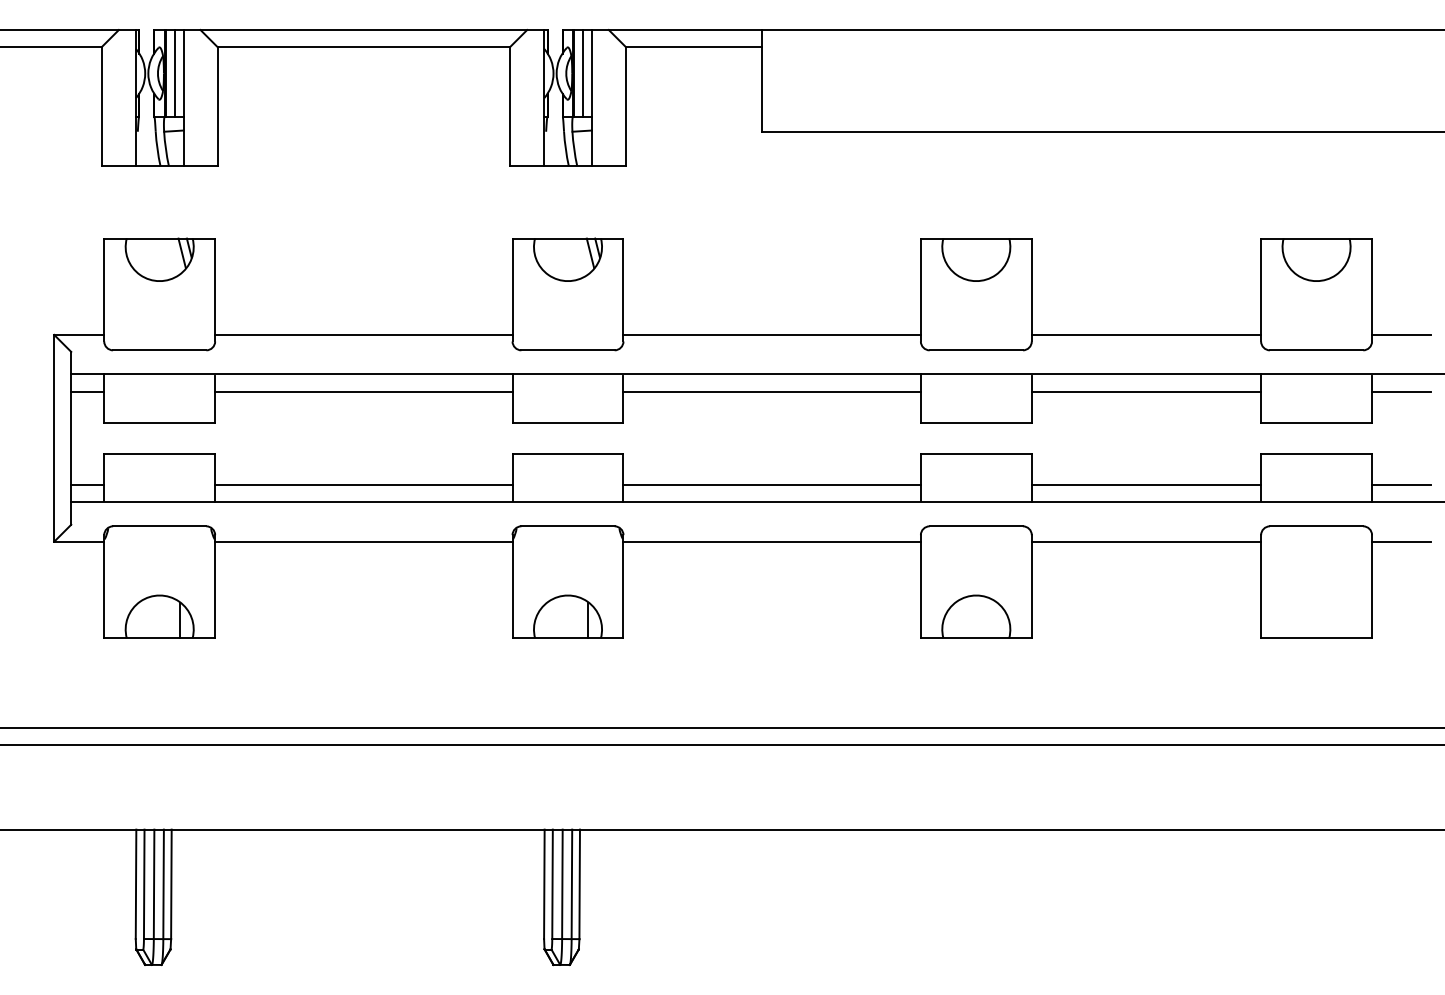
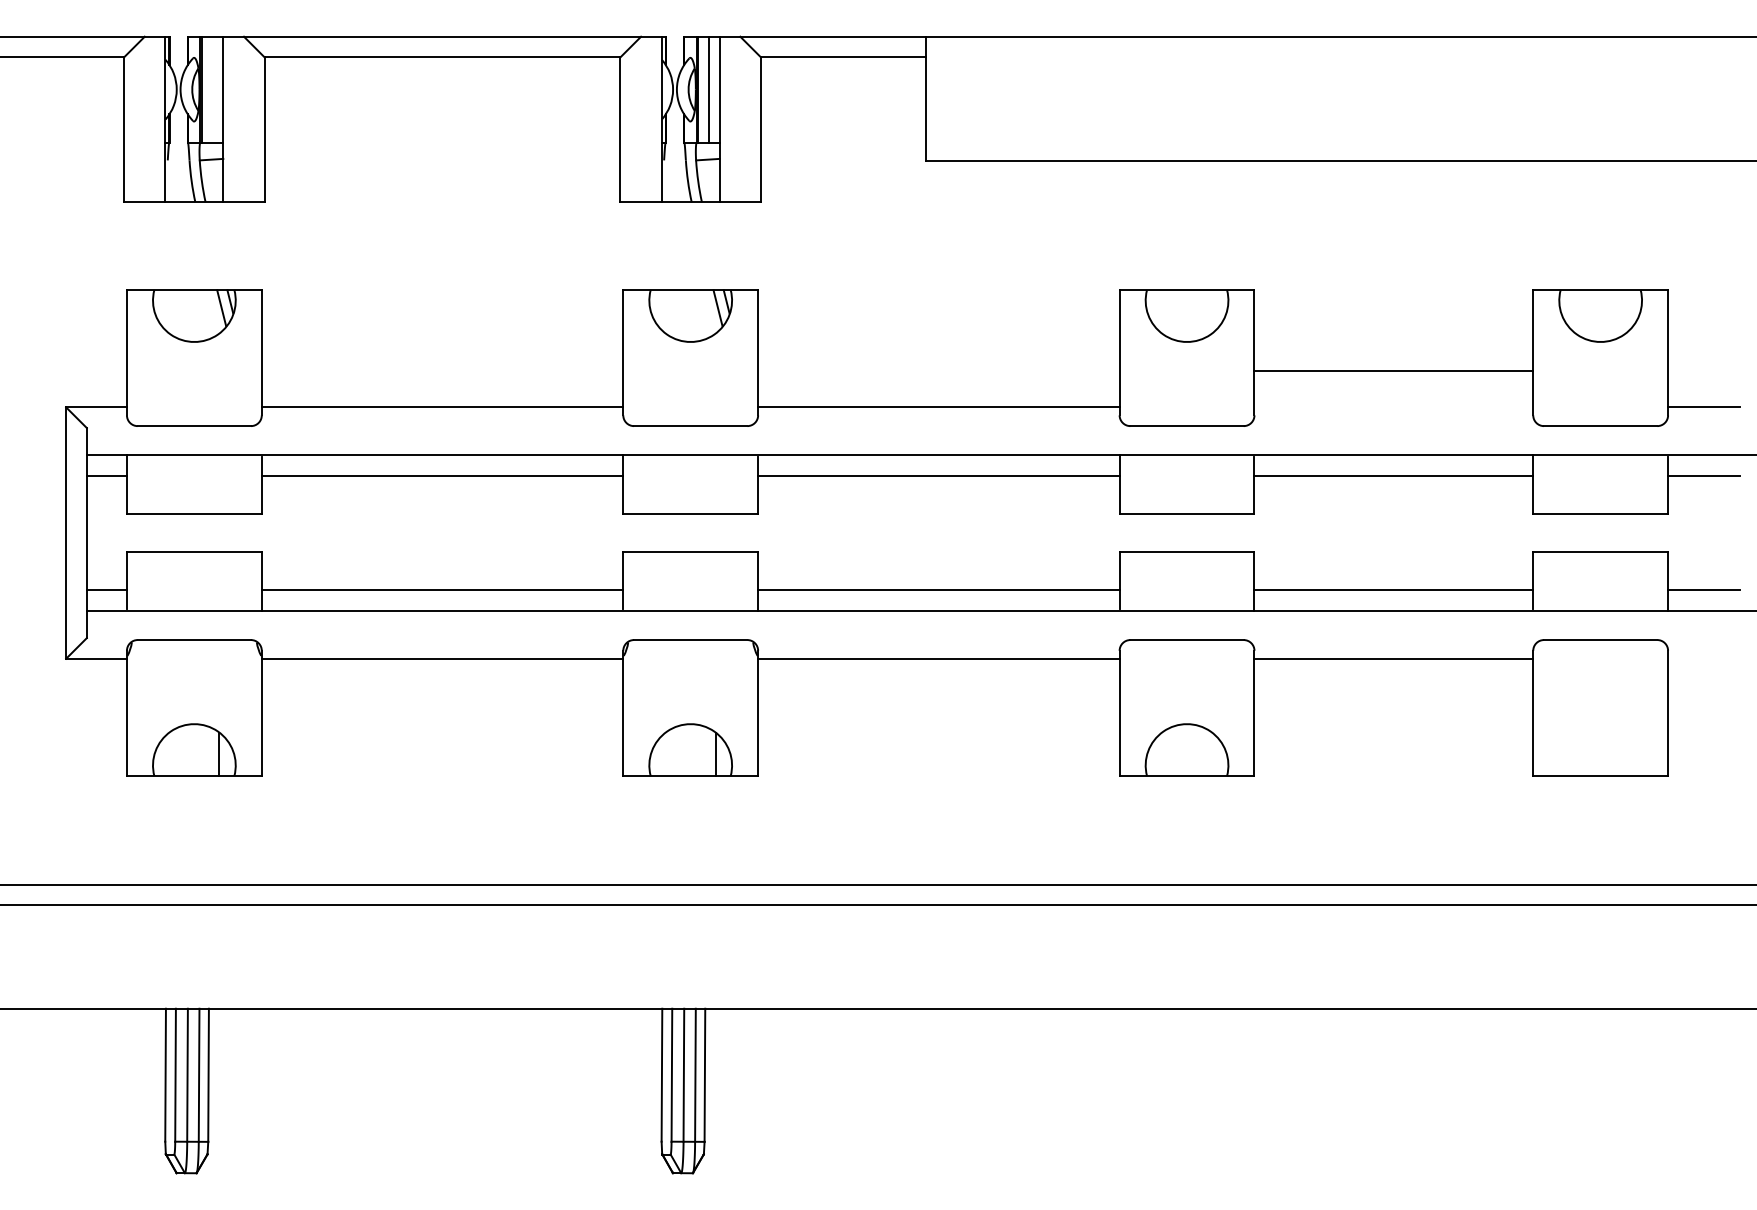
line: (174, 73) -> (212, 89), removed
line: (1146, 334) -> (1393, 370), moved
line: (1401, 541) -> (1703, 658), removed

